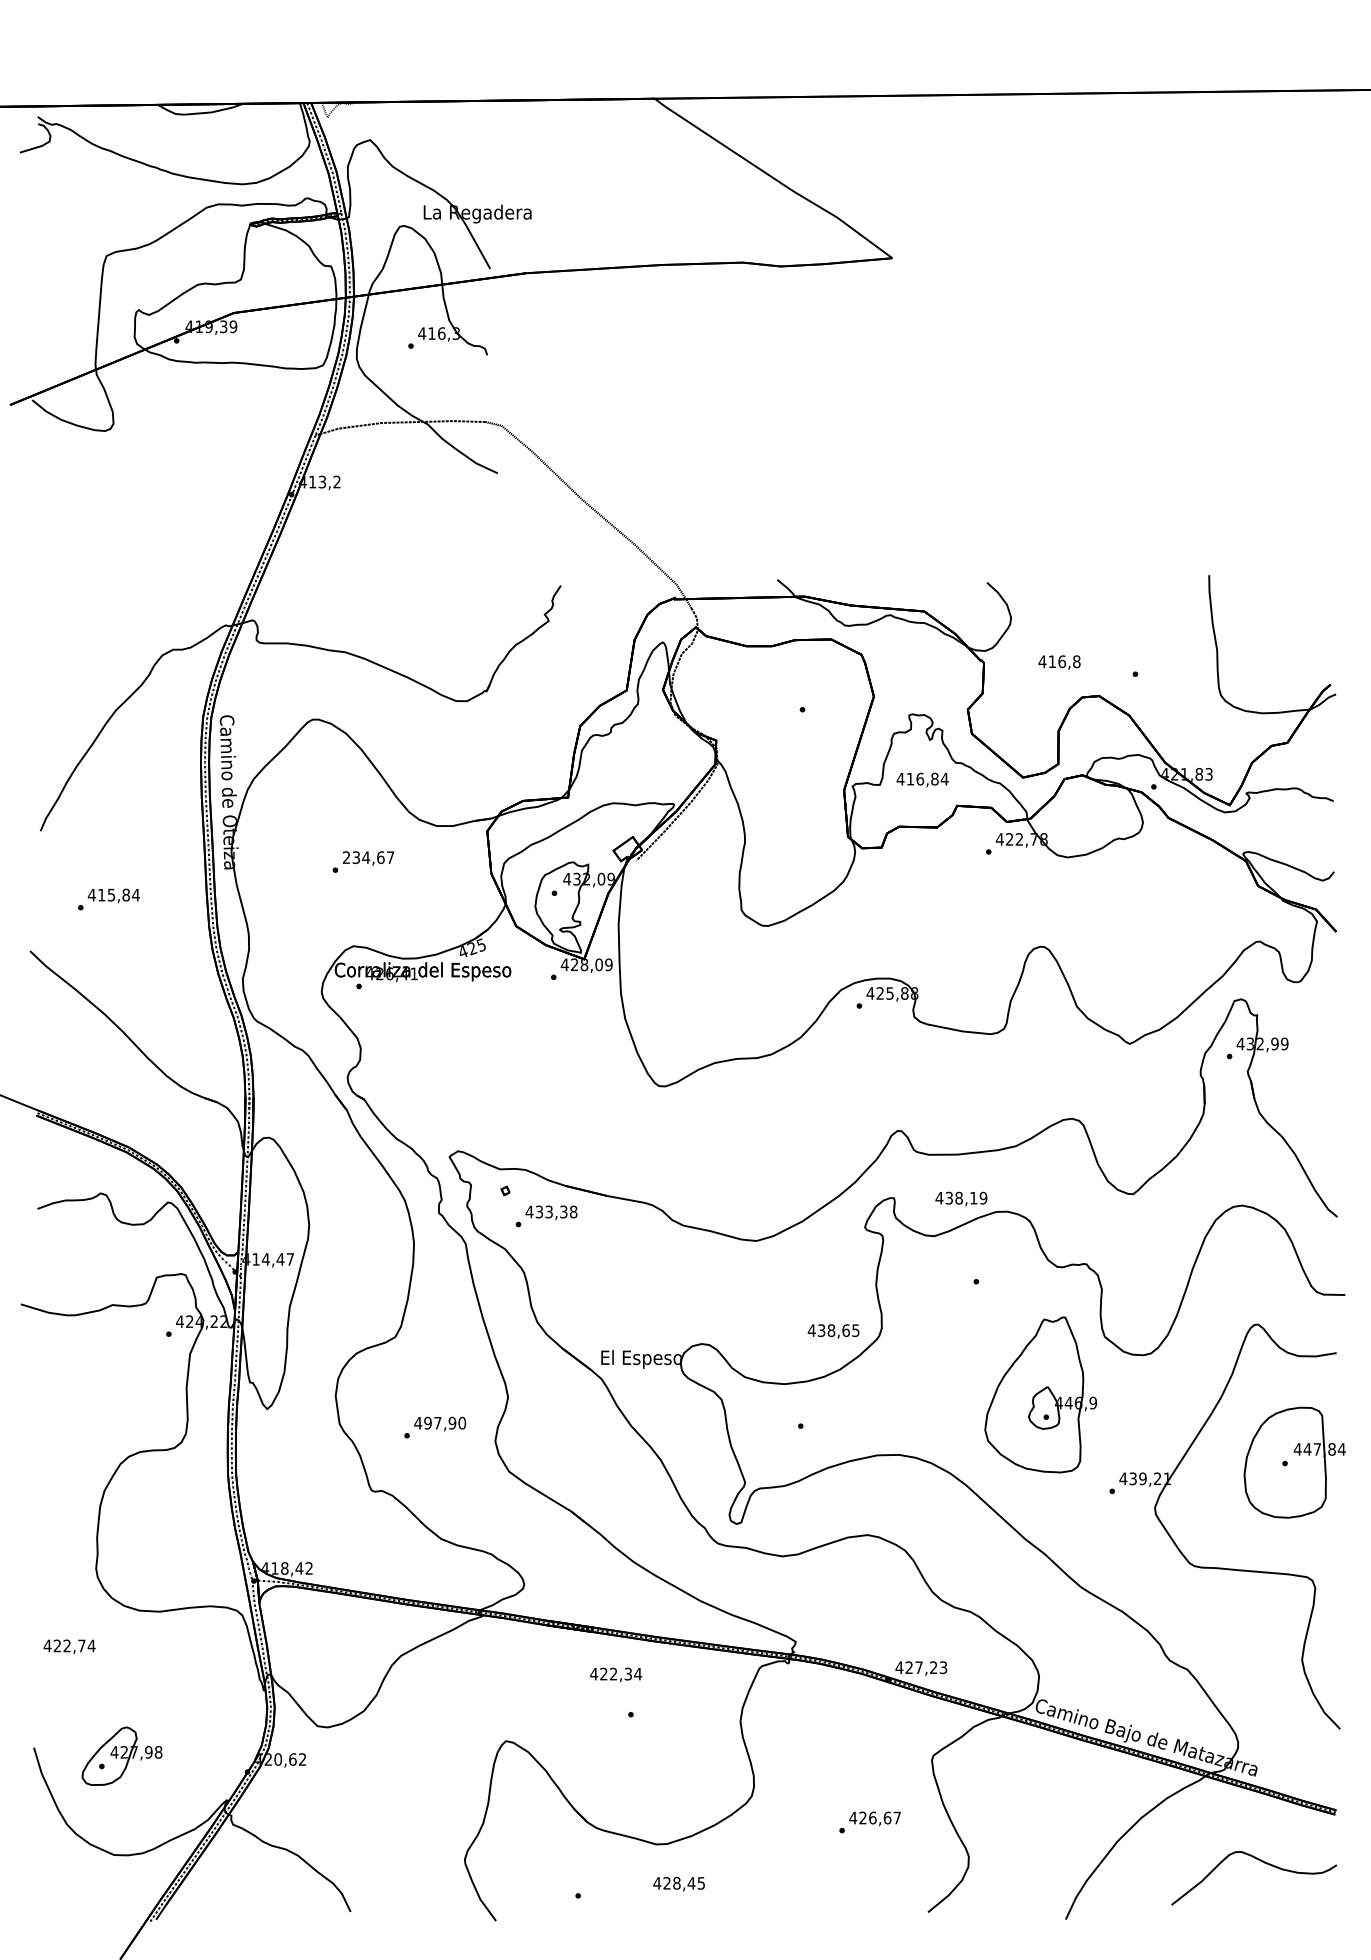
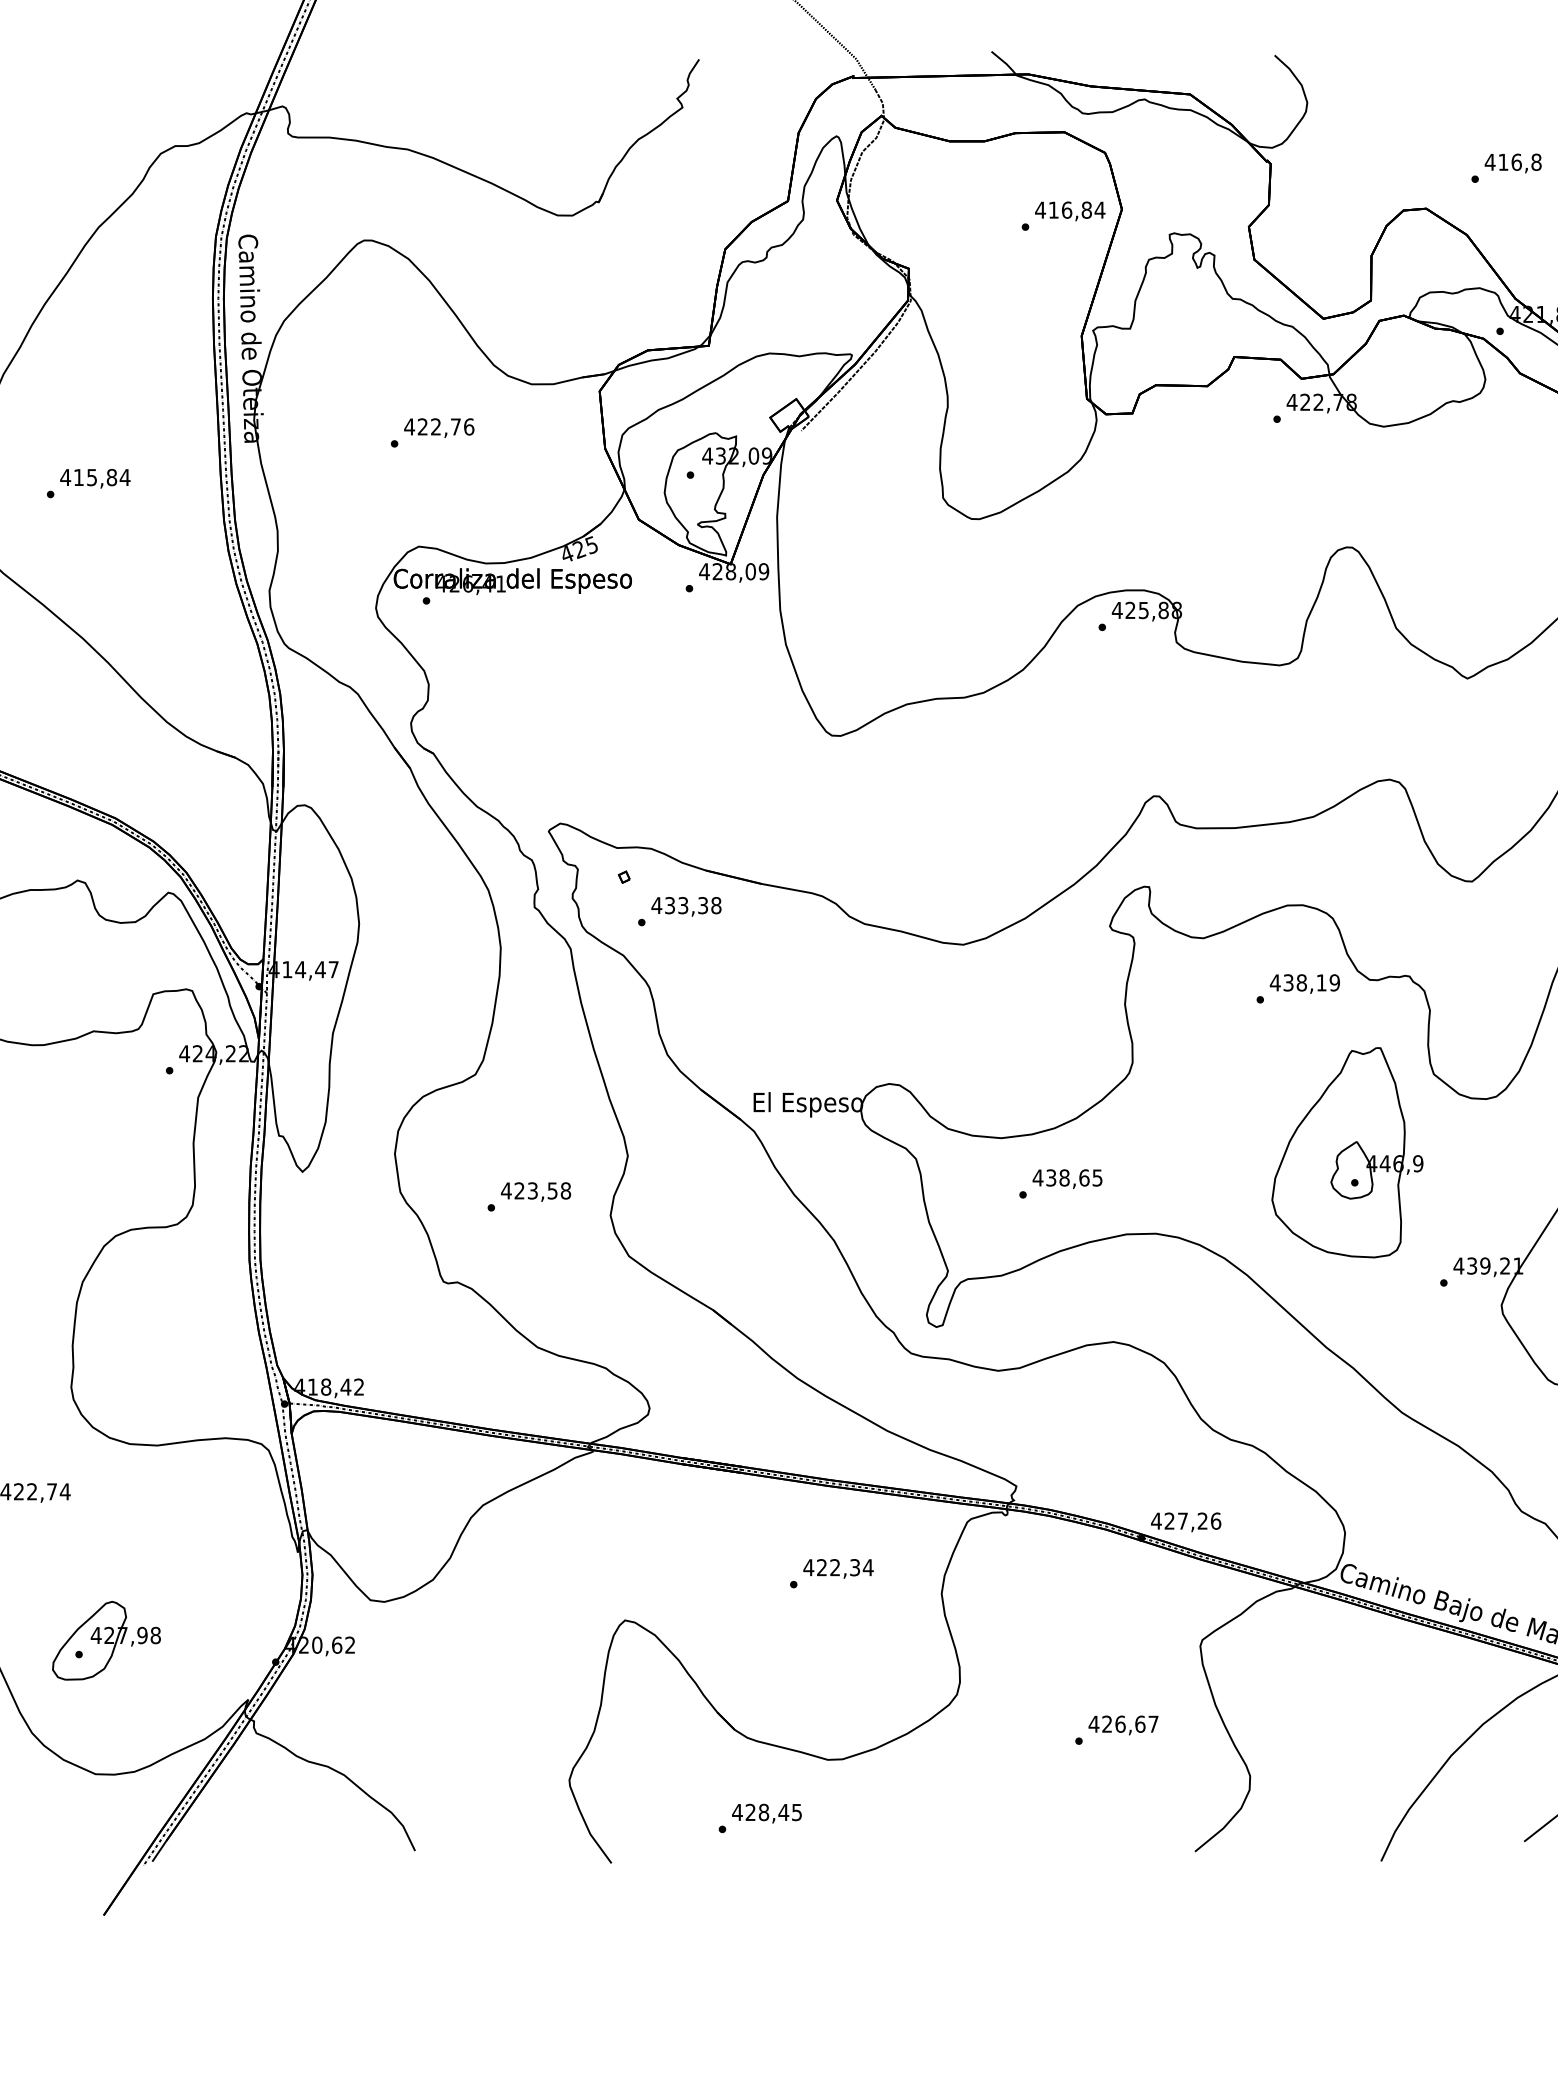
text: (1059, 662) -> (1513, 163), moved
text: (922, 779) -> (1070, 210), moved
text: (368, 857) -> (439, 426), 234,67 -> 422,76
text: (961, 1198) -> (1305, 983), moved
text: (833, 1331) -> (1067, 1179), moved
text: (445, 1422) -> (543, 1189), 497,90 -> 423,58
text: (943, 1667) -> (1215, 1520), 427,23 -> 427,26
text: (616, 1674) -> (839, 1568), moved
text: (678, 1884) -> (766, 1814), moved

